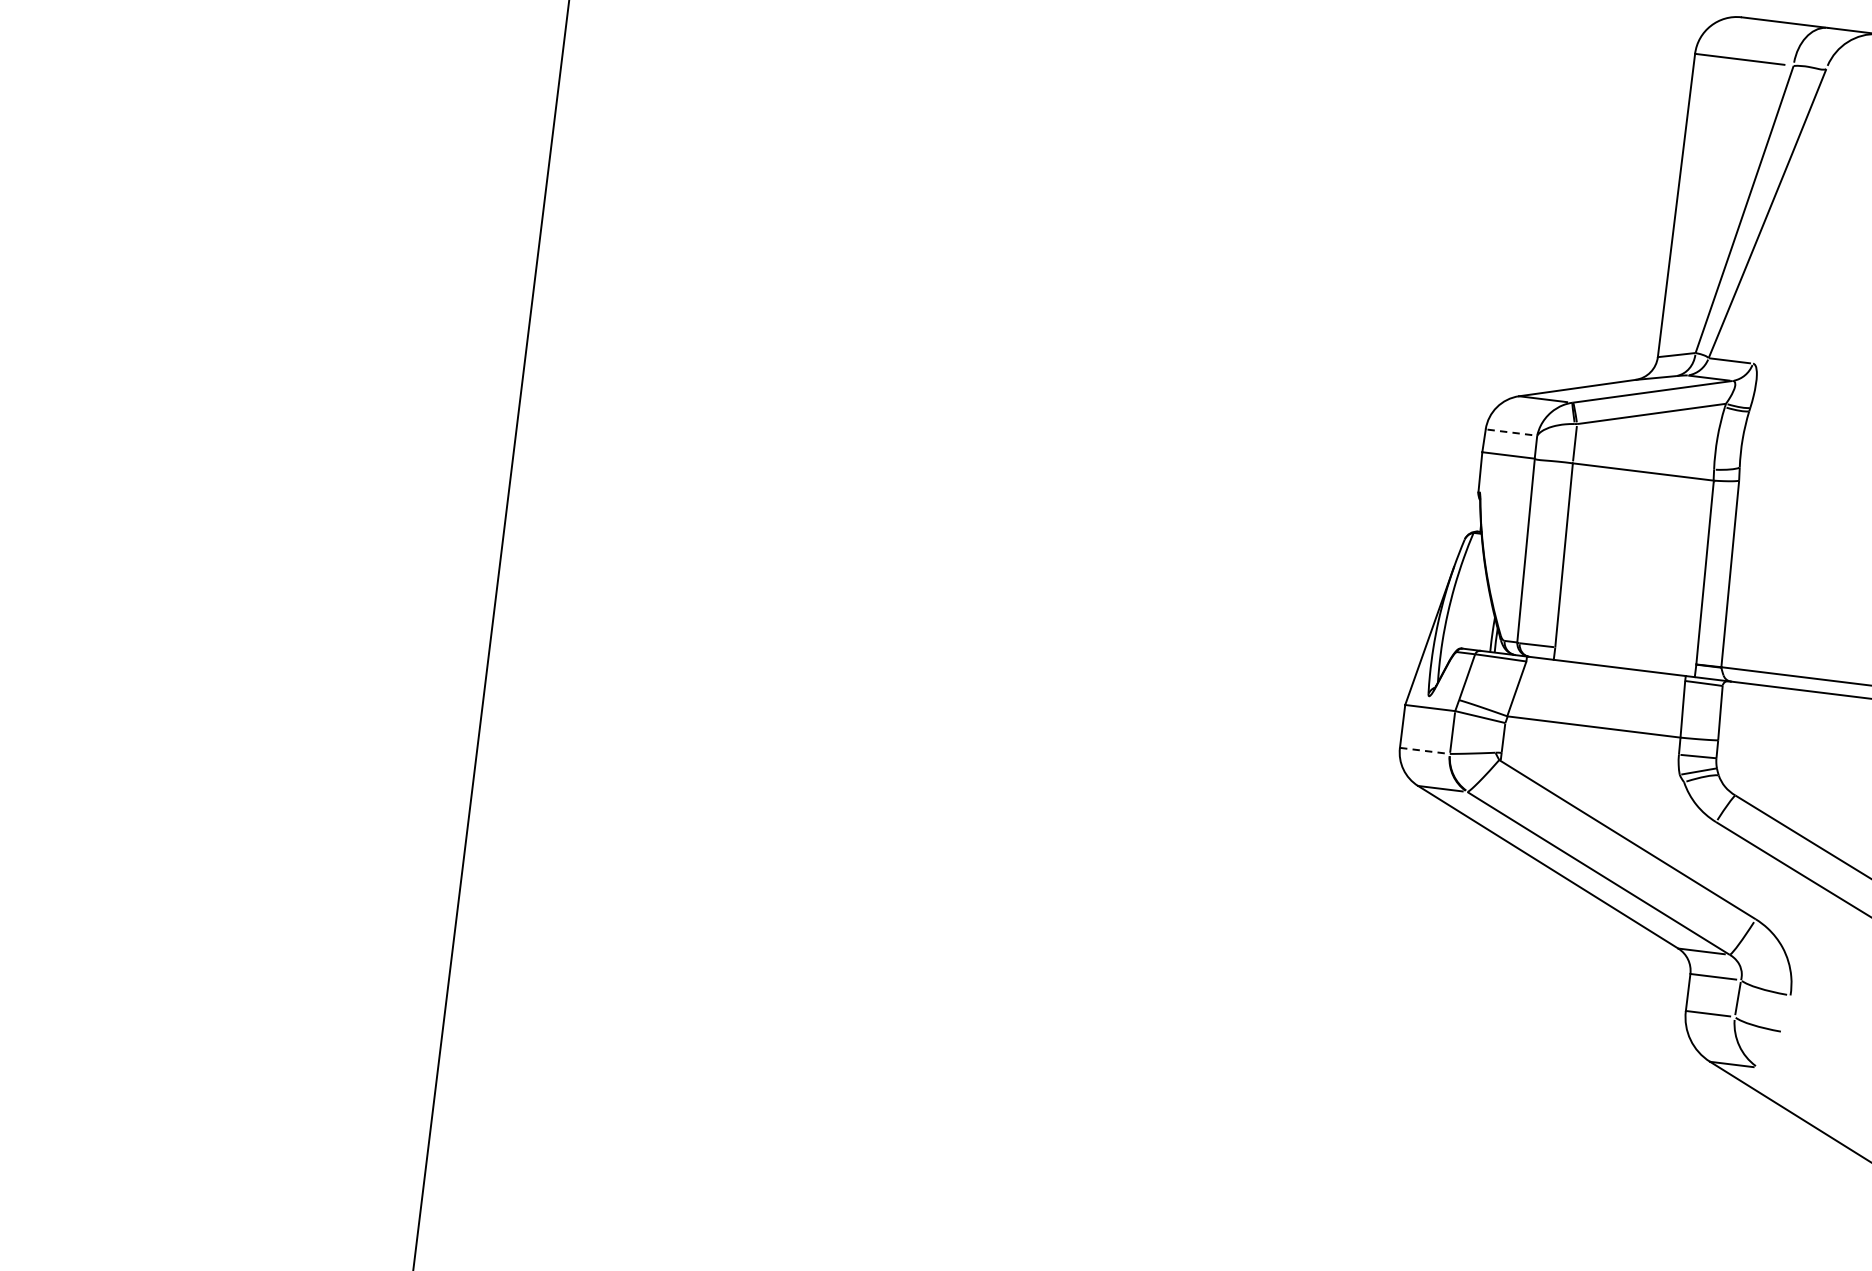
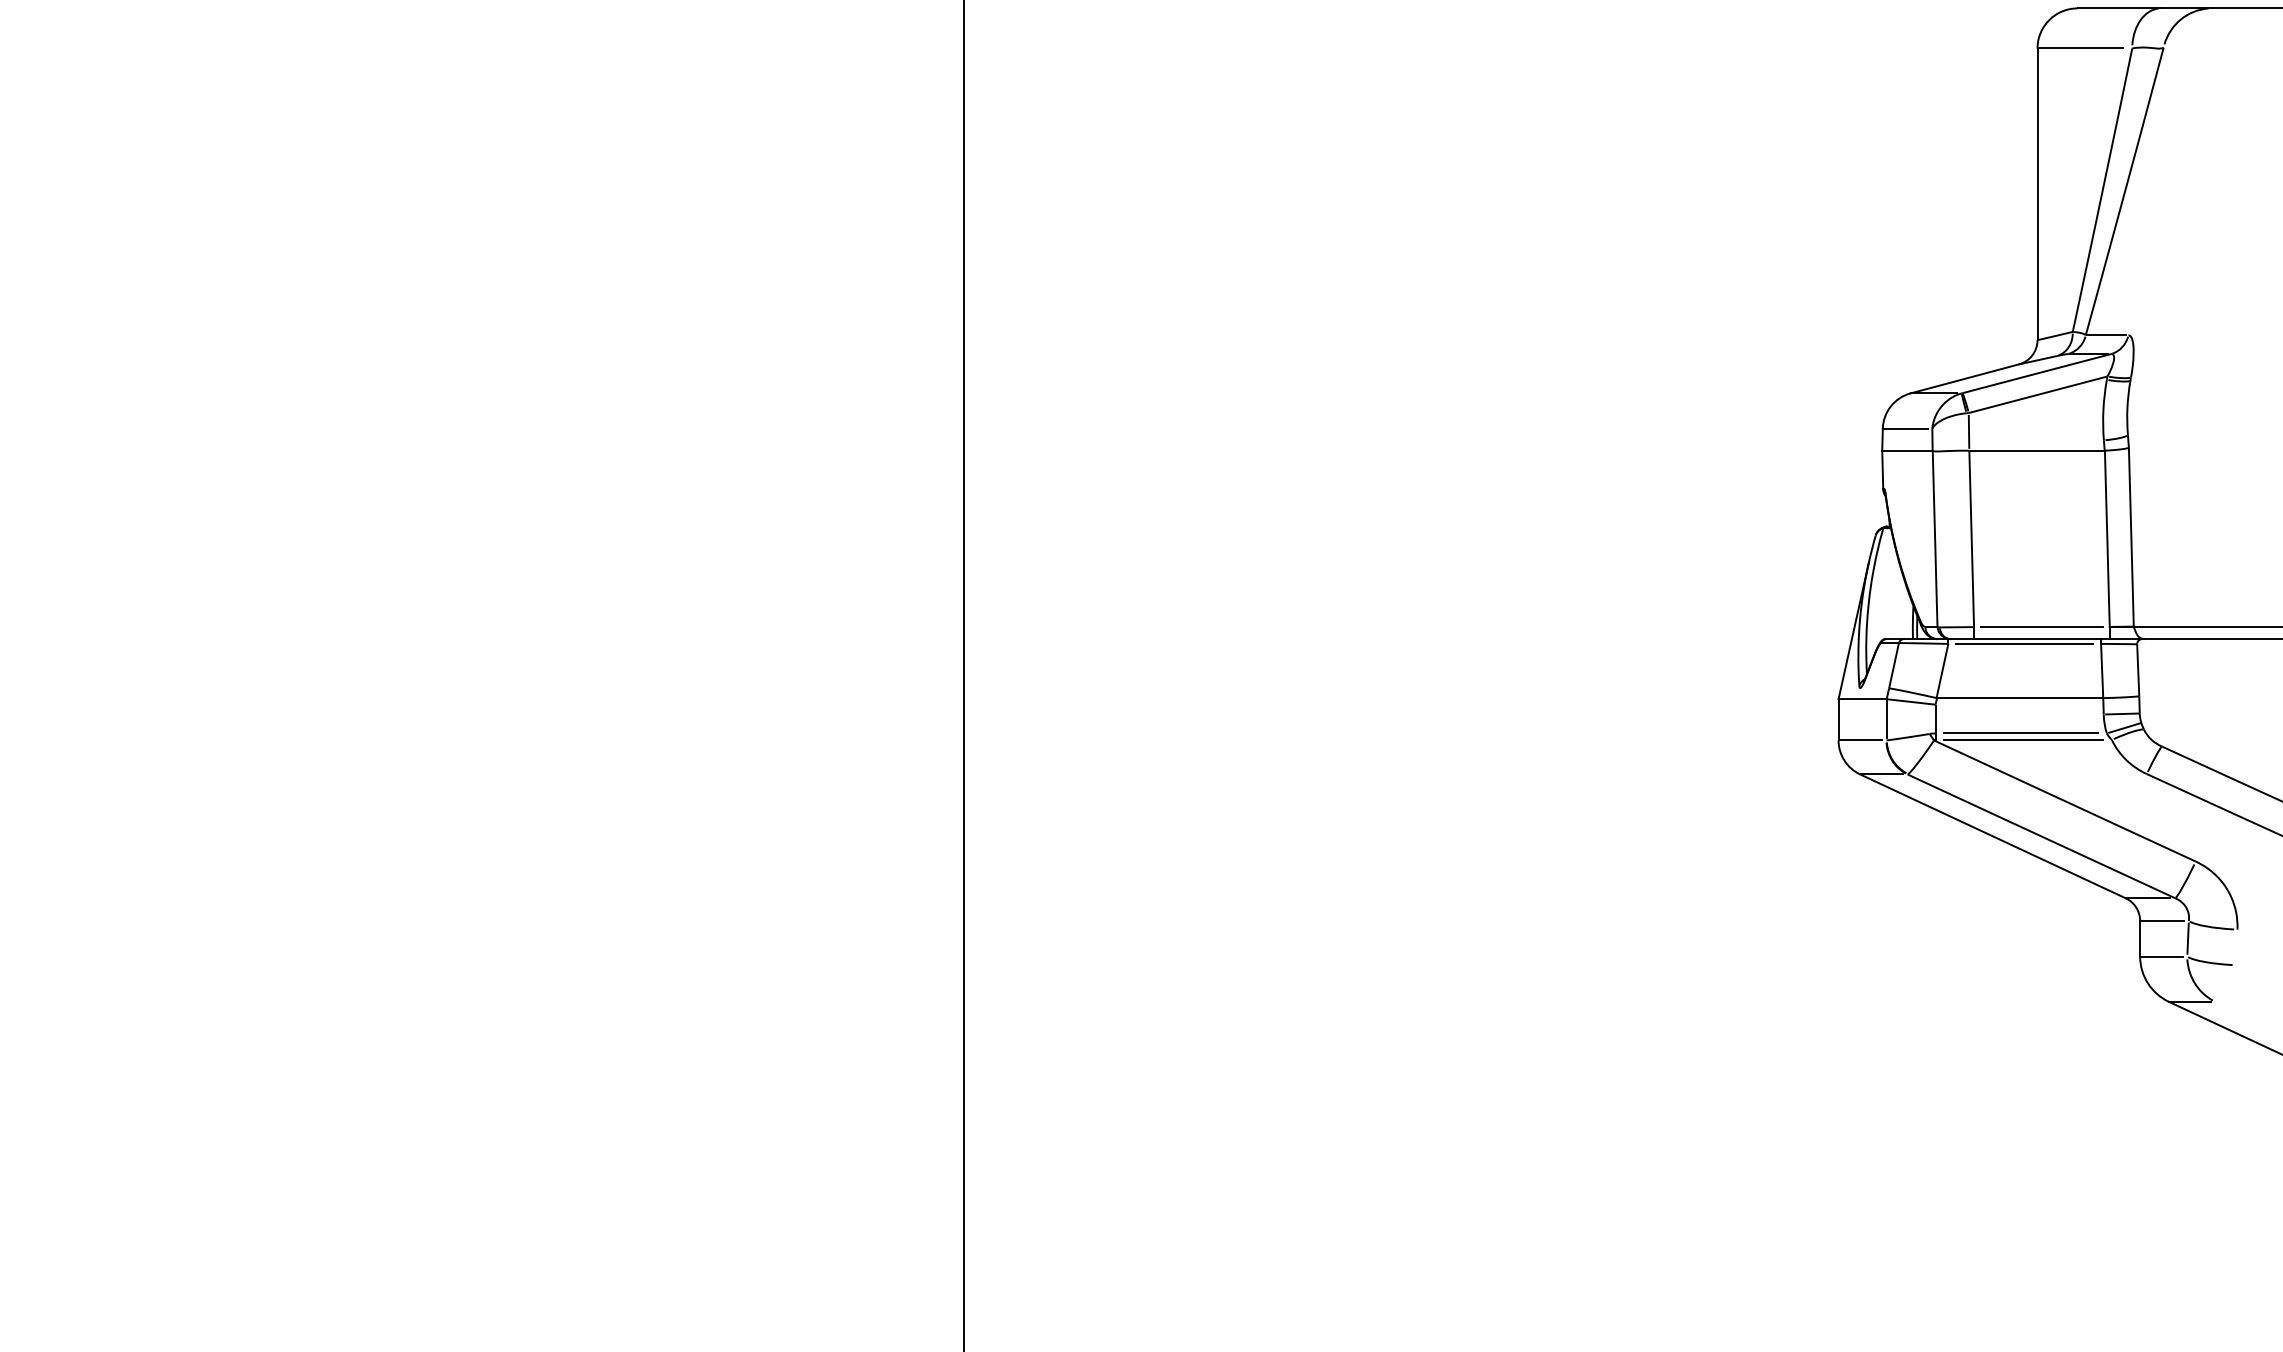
line: (1508, 431) -> (1904, 428), dashed -> solid
line: (1625, 656) -> (2041, 627), added
line: (1605, 670) -> (2024, 643), added
line: (1422, 750) -> (1860, 740), dashed -> solid
line: (1591, 763) -> (2021, 733), added
line: (1592, 770) -> (2023, 739), added

